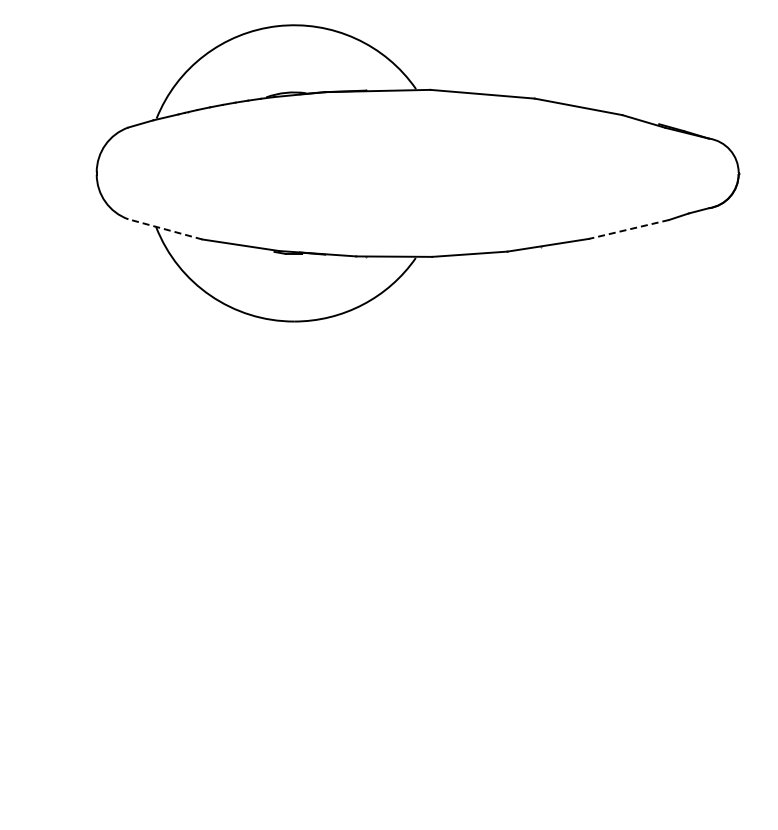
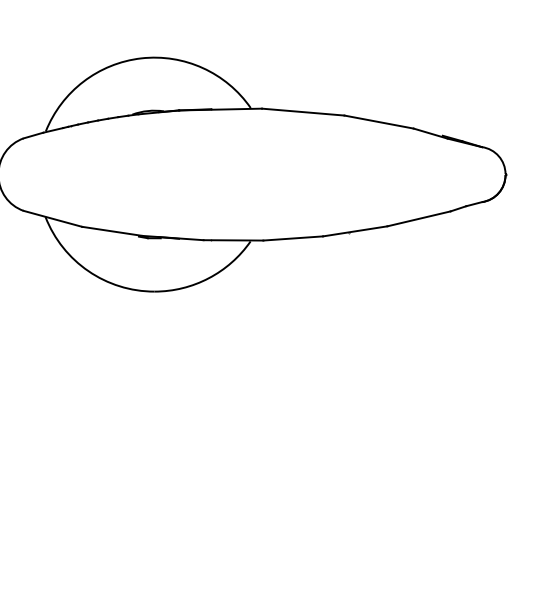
line: (165, 229) -> (52, 218), dashed -> solid
line: (628, 229) -> (418, 218), dashed -> solid

